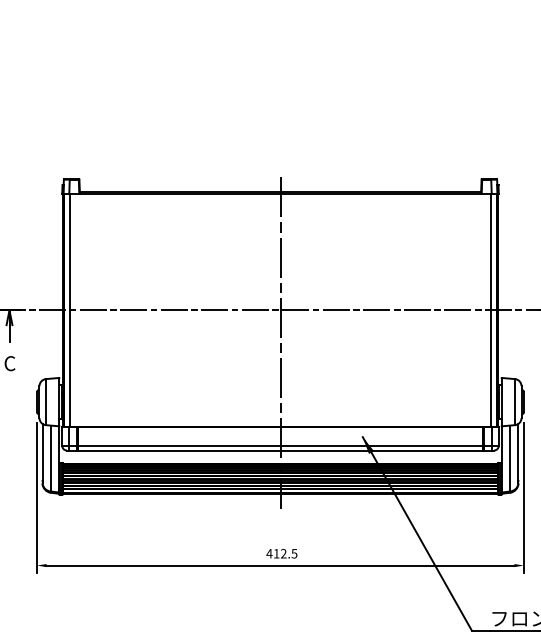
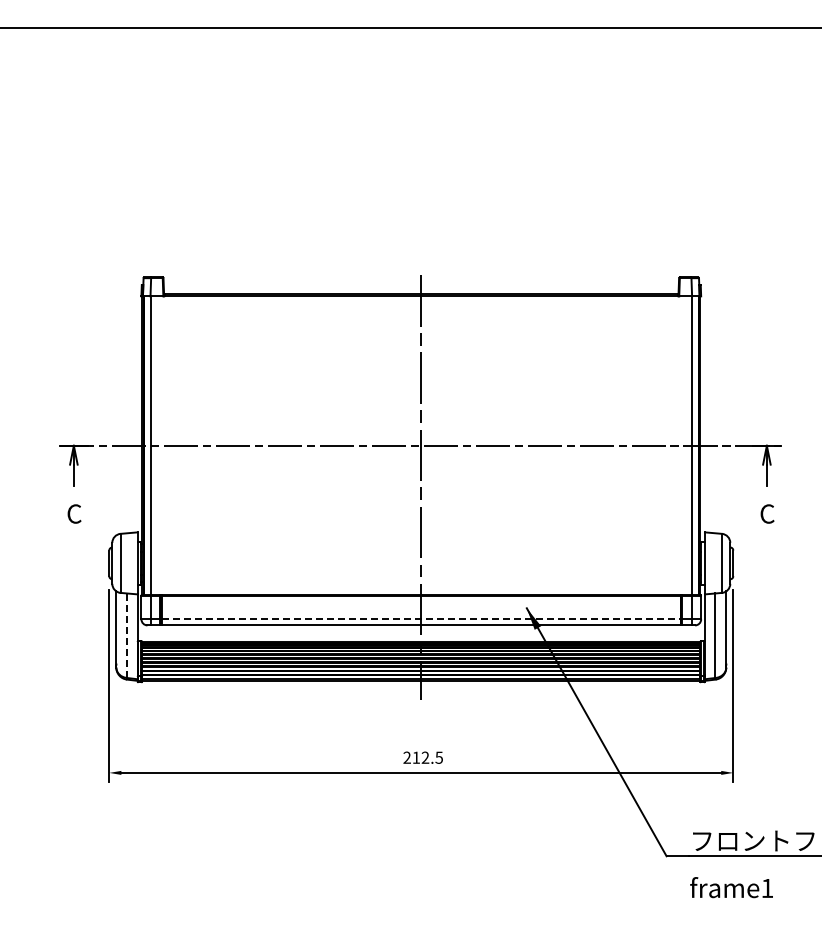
line: (280, 445) -> (421, 619), solid -> dashed
line: (51, 458) -> (127, 635), solid -> dashed
text: (269, 553) -> (407, 757), 412.5 -> 212.5

